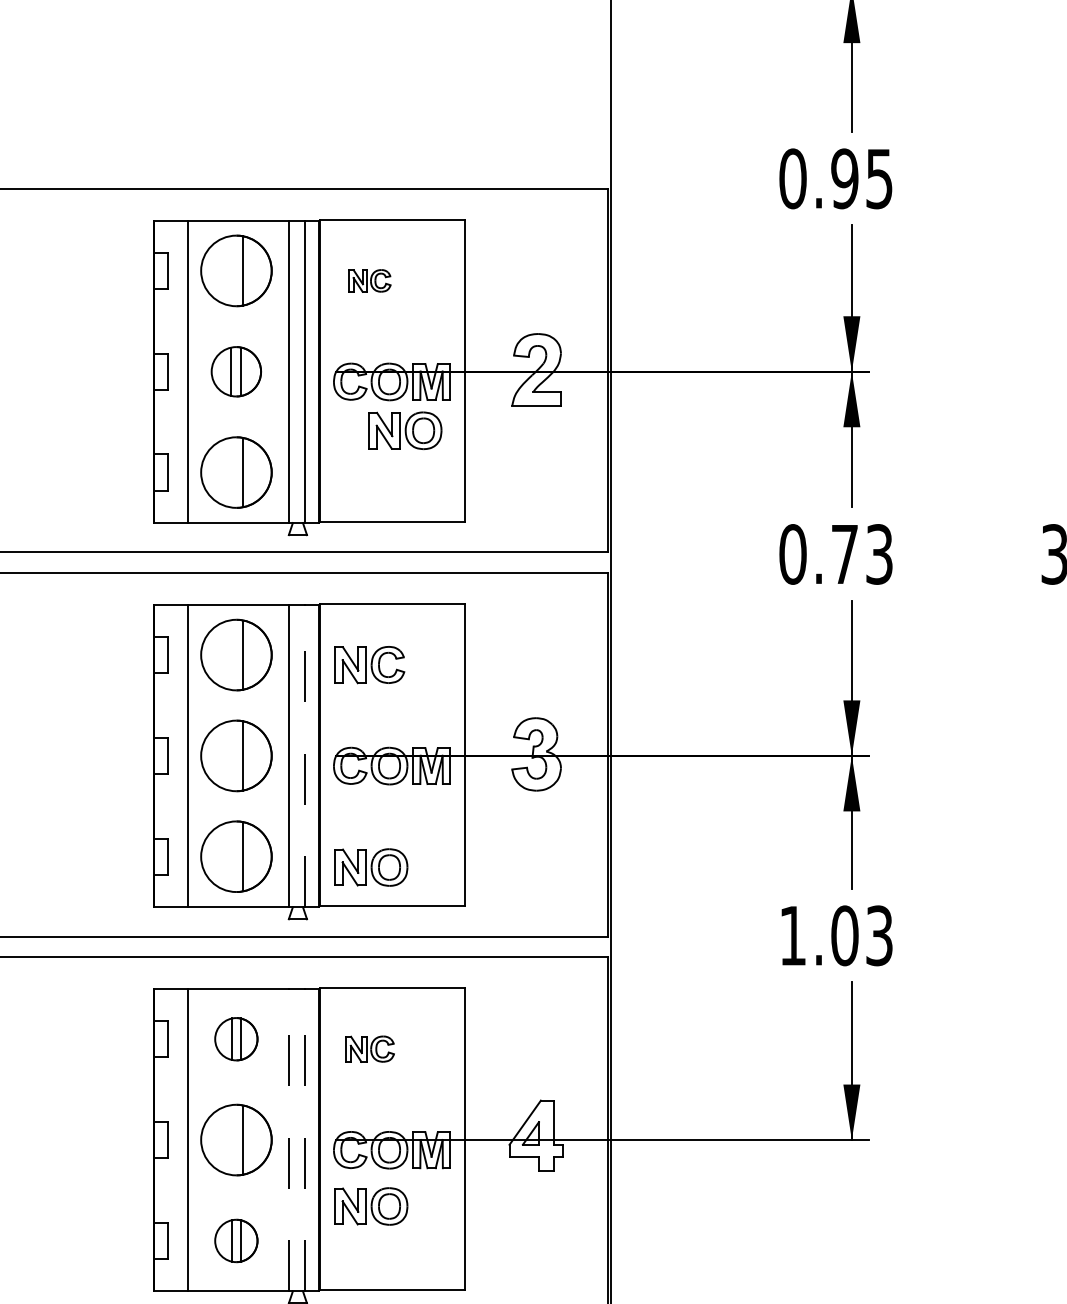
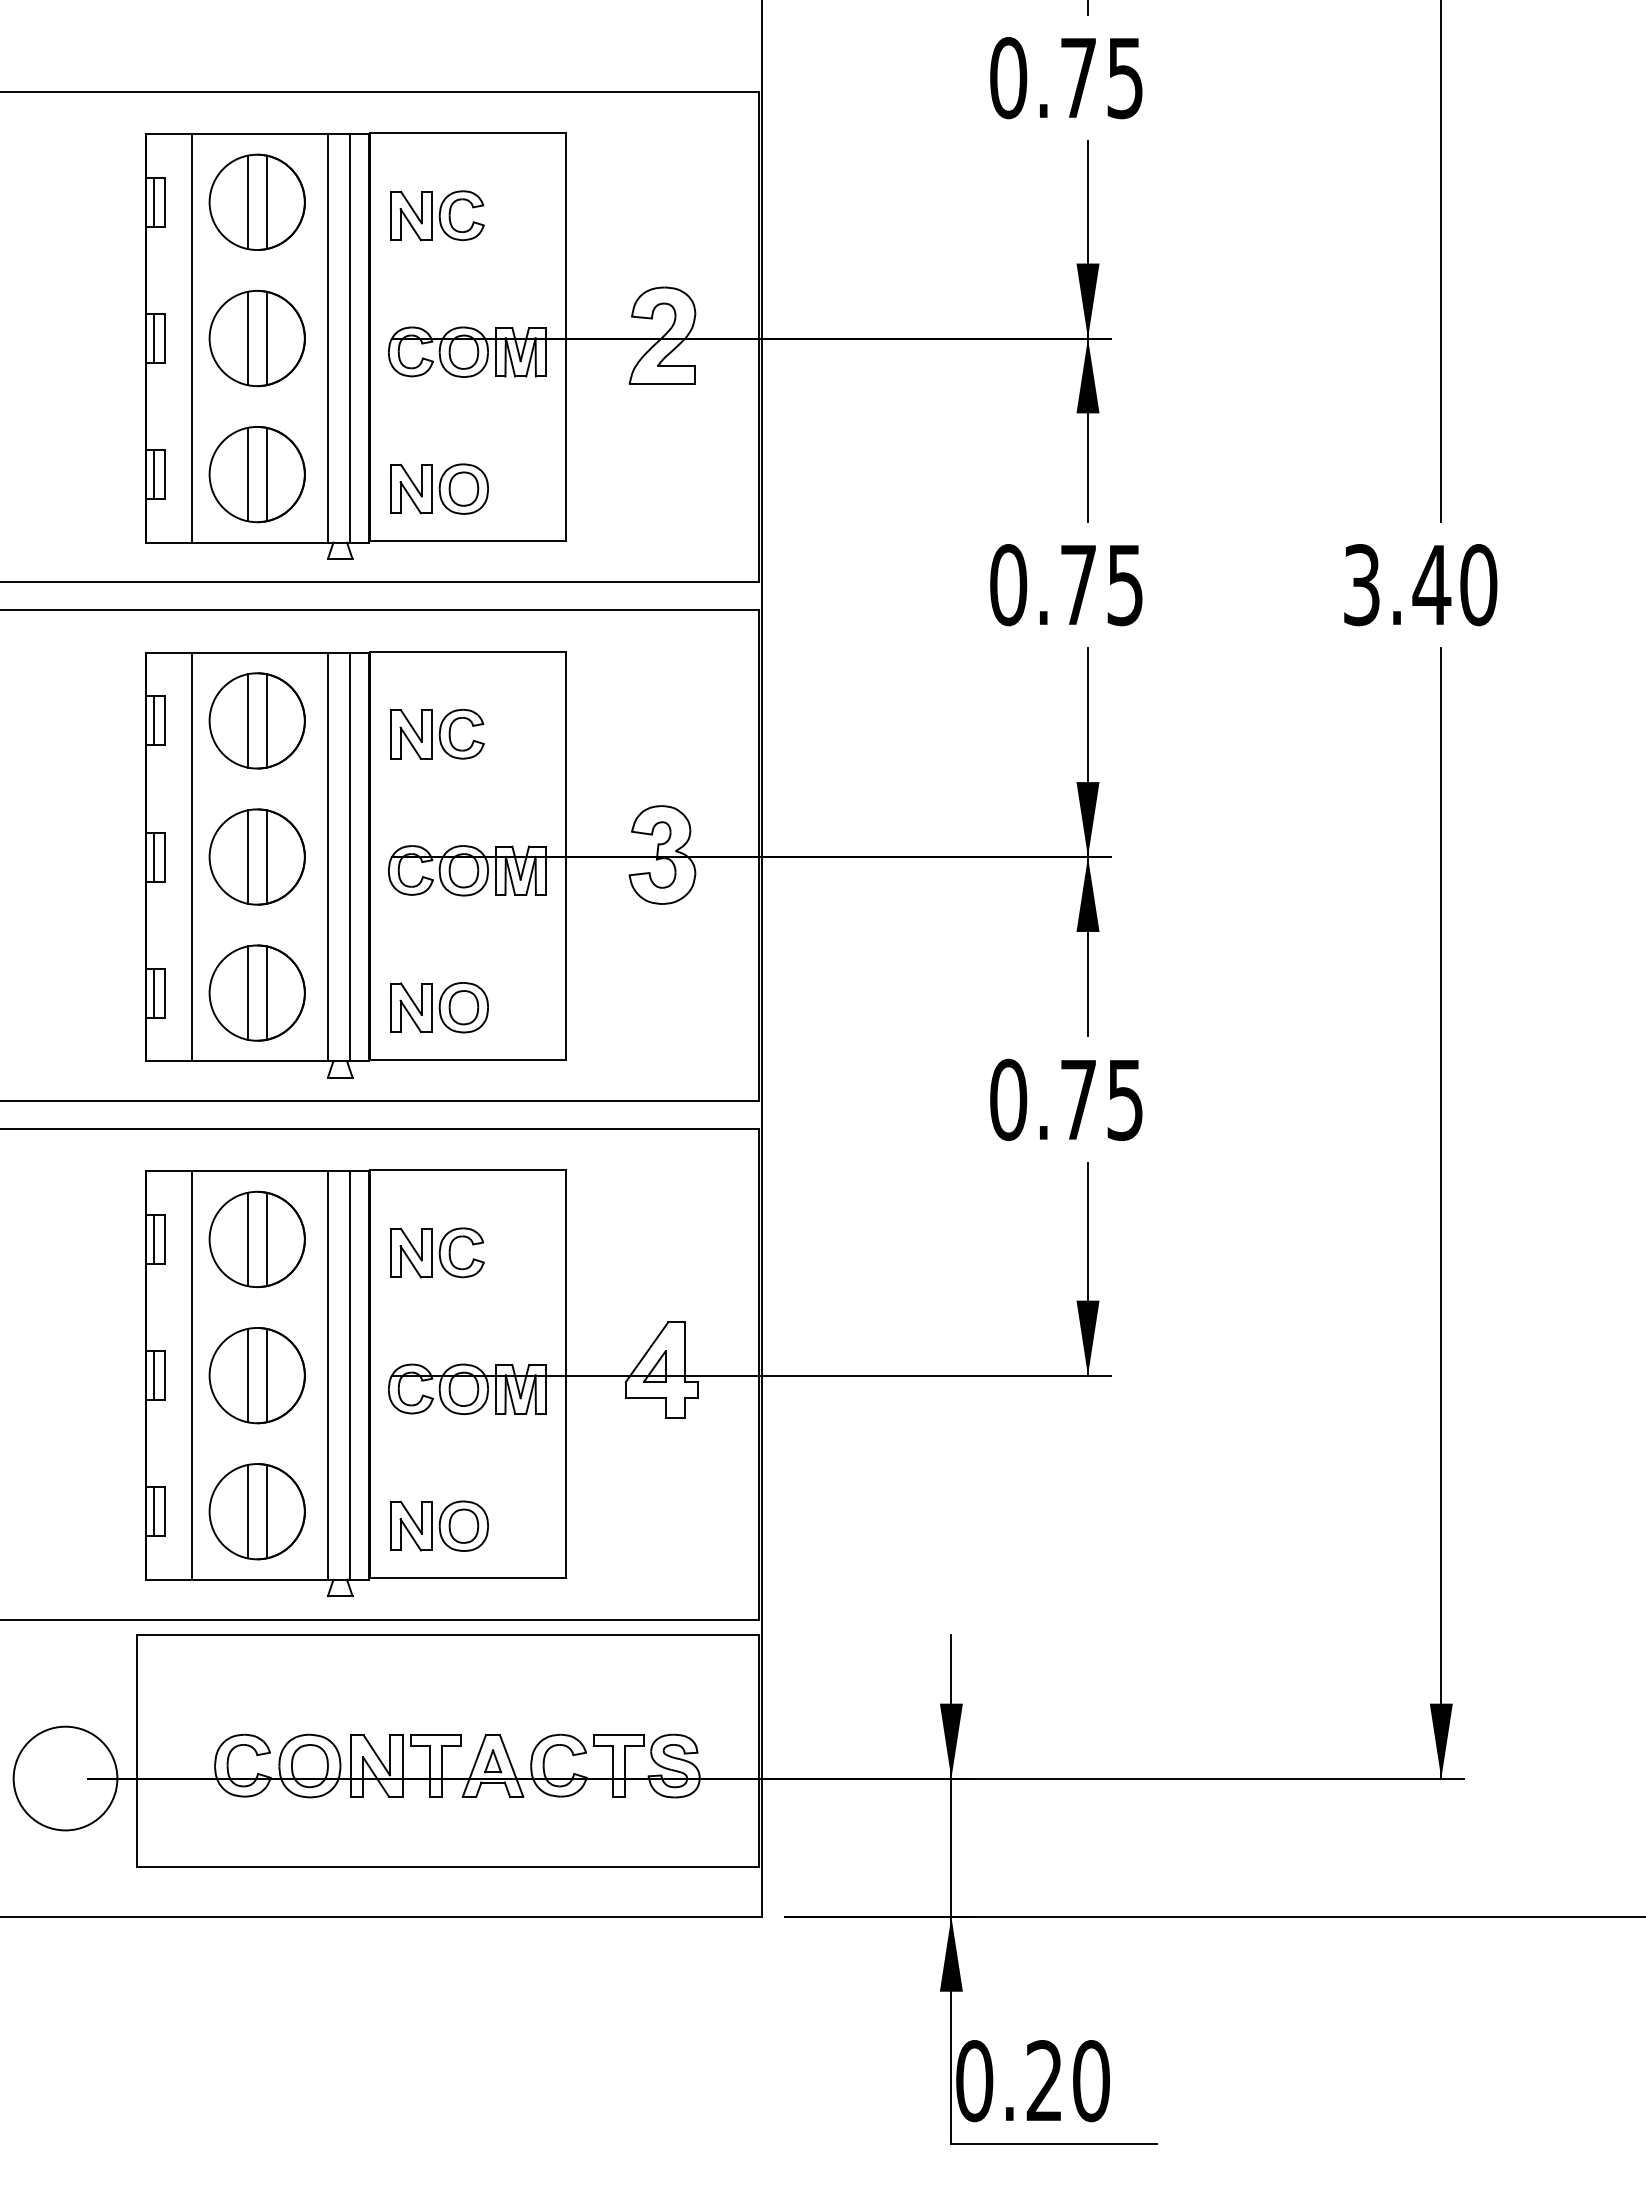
text: (844, 179) -> (1078, 78), 0.95 -> 0.75
line: (159, 270) -> (153, 201), added
line: (229, 271) -> (247, 202), added
part: (369, 280) -> (437, 215), size x1.67
line: (159, 371) -> (153, 337), added
part: (235, 371) -> (256, 338), size x1.43
part: (405, 430) -> (439, 488), moved
line: (159, 472) -> (153, 474), added
line: (229, 472) -> (247, 474), added
text: (879, 554) -> (1125, 584), 0.73 -> 0.75
line: (159, 654) -> (153, 720), added
line: (229, 654) -> (247, 720), added
line: (159, 755) -> (153, 856), added
line: (229, 755) -> (247, 856), added
line: (304, 755) -> (349, 856), dashed -> solid
line: (159, 856) -> (153, 992), added
line: (229, 856) -> (247, 992), added
text: (835, 935) -> (1066, 1099), 1.03 -> 0.75
line: (159, 1039) -> (153, 1239), added
part: (235, 1039) -> (256, 1239), size x1.67
part: (369, 1048) -> (437, 1252), size x1.43
line: (159, 1140) -> (153, 1375), added
line: (229, 1140) -> (247, 1375), added
line: (288, 1140) -> (327, 1375), dashed -> solid
line: (304, 1140) -> (349, 1375), dashed -> solid
part: (371, 1205) -> (439, 1525), moved
line: (159, 1240) -> (153, 1511), added
part: (235, 1240) -> (256, 1511), size x1.67

